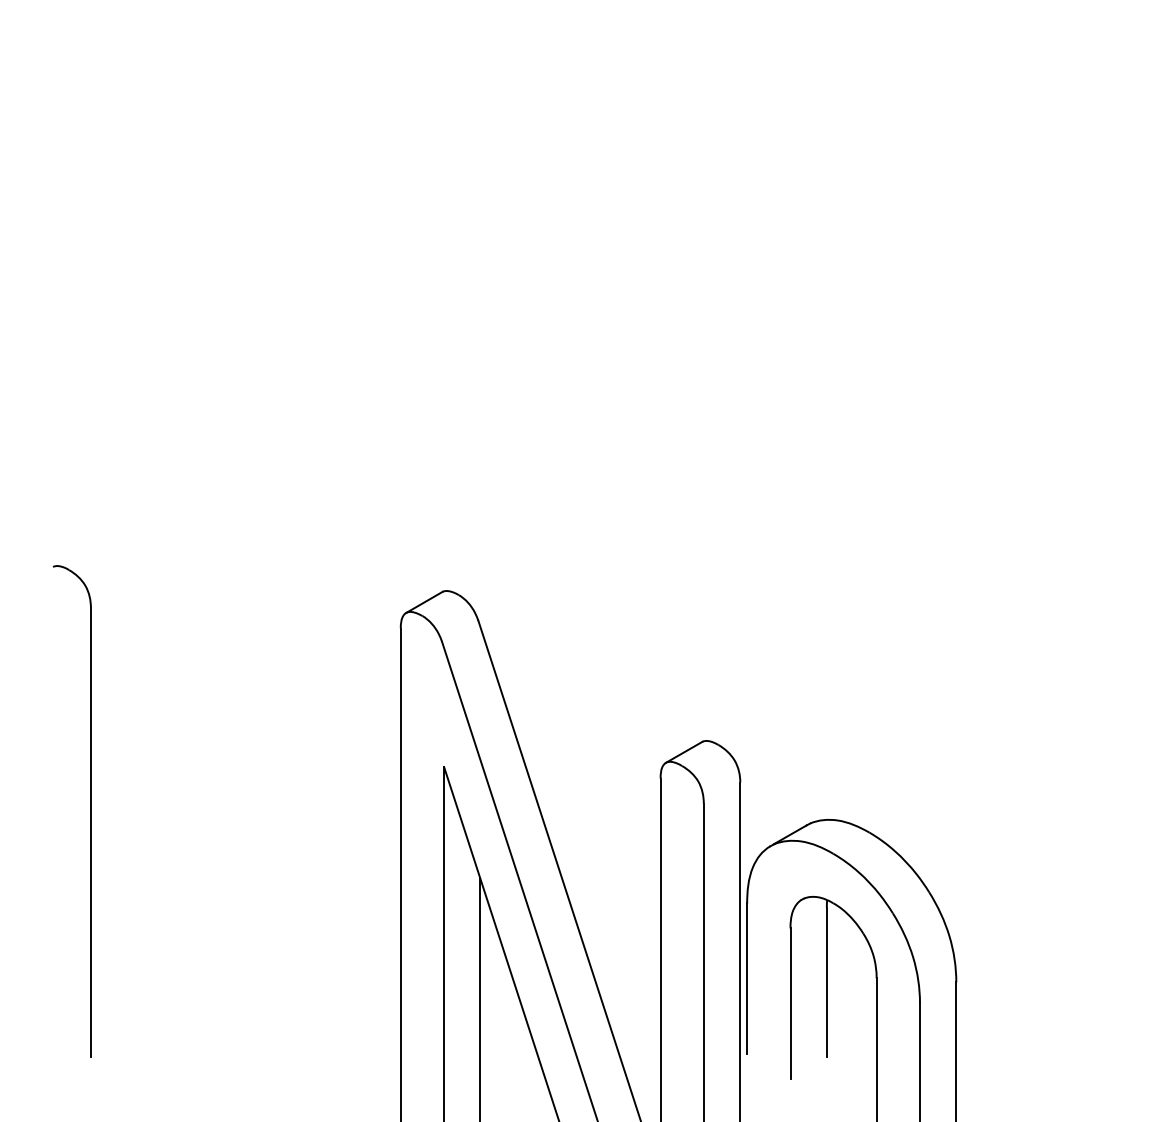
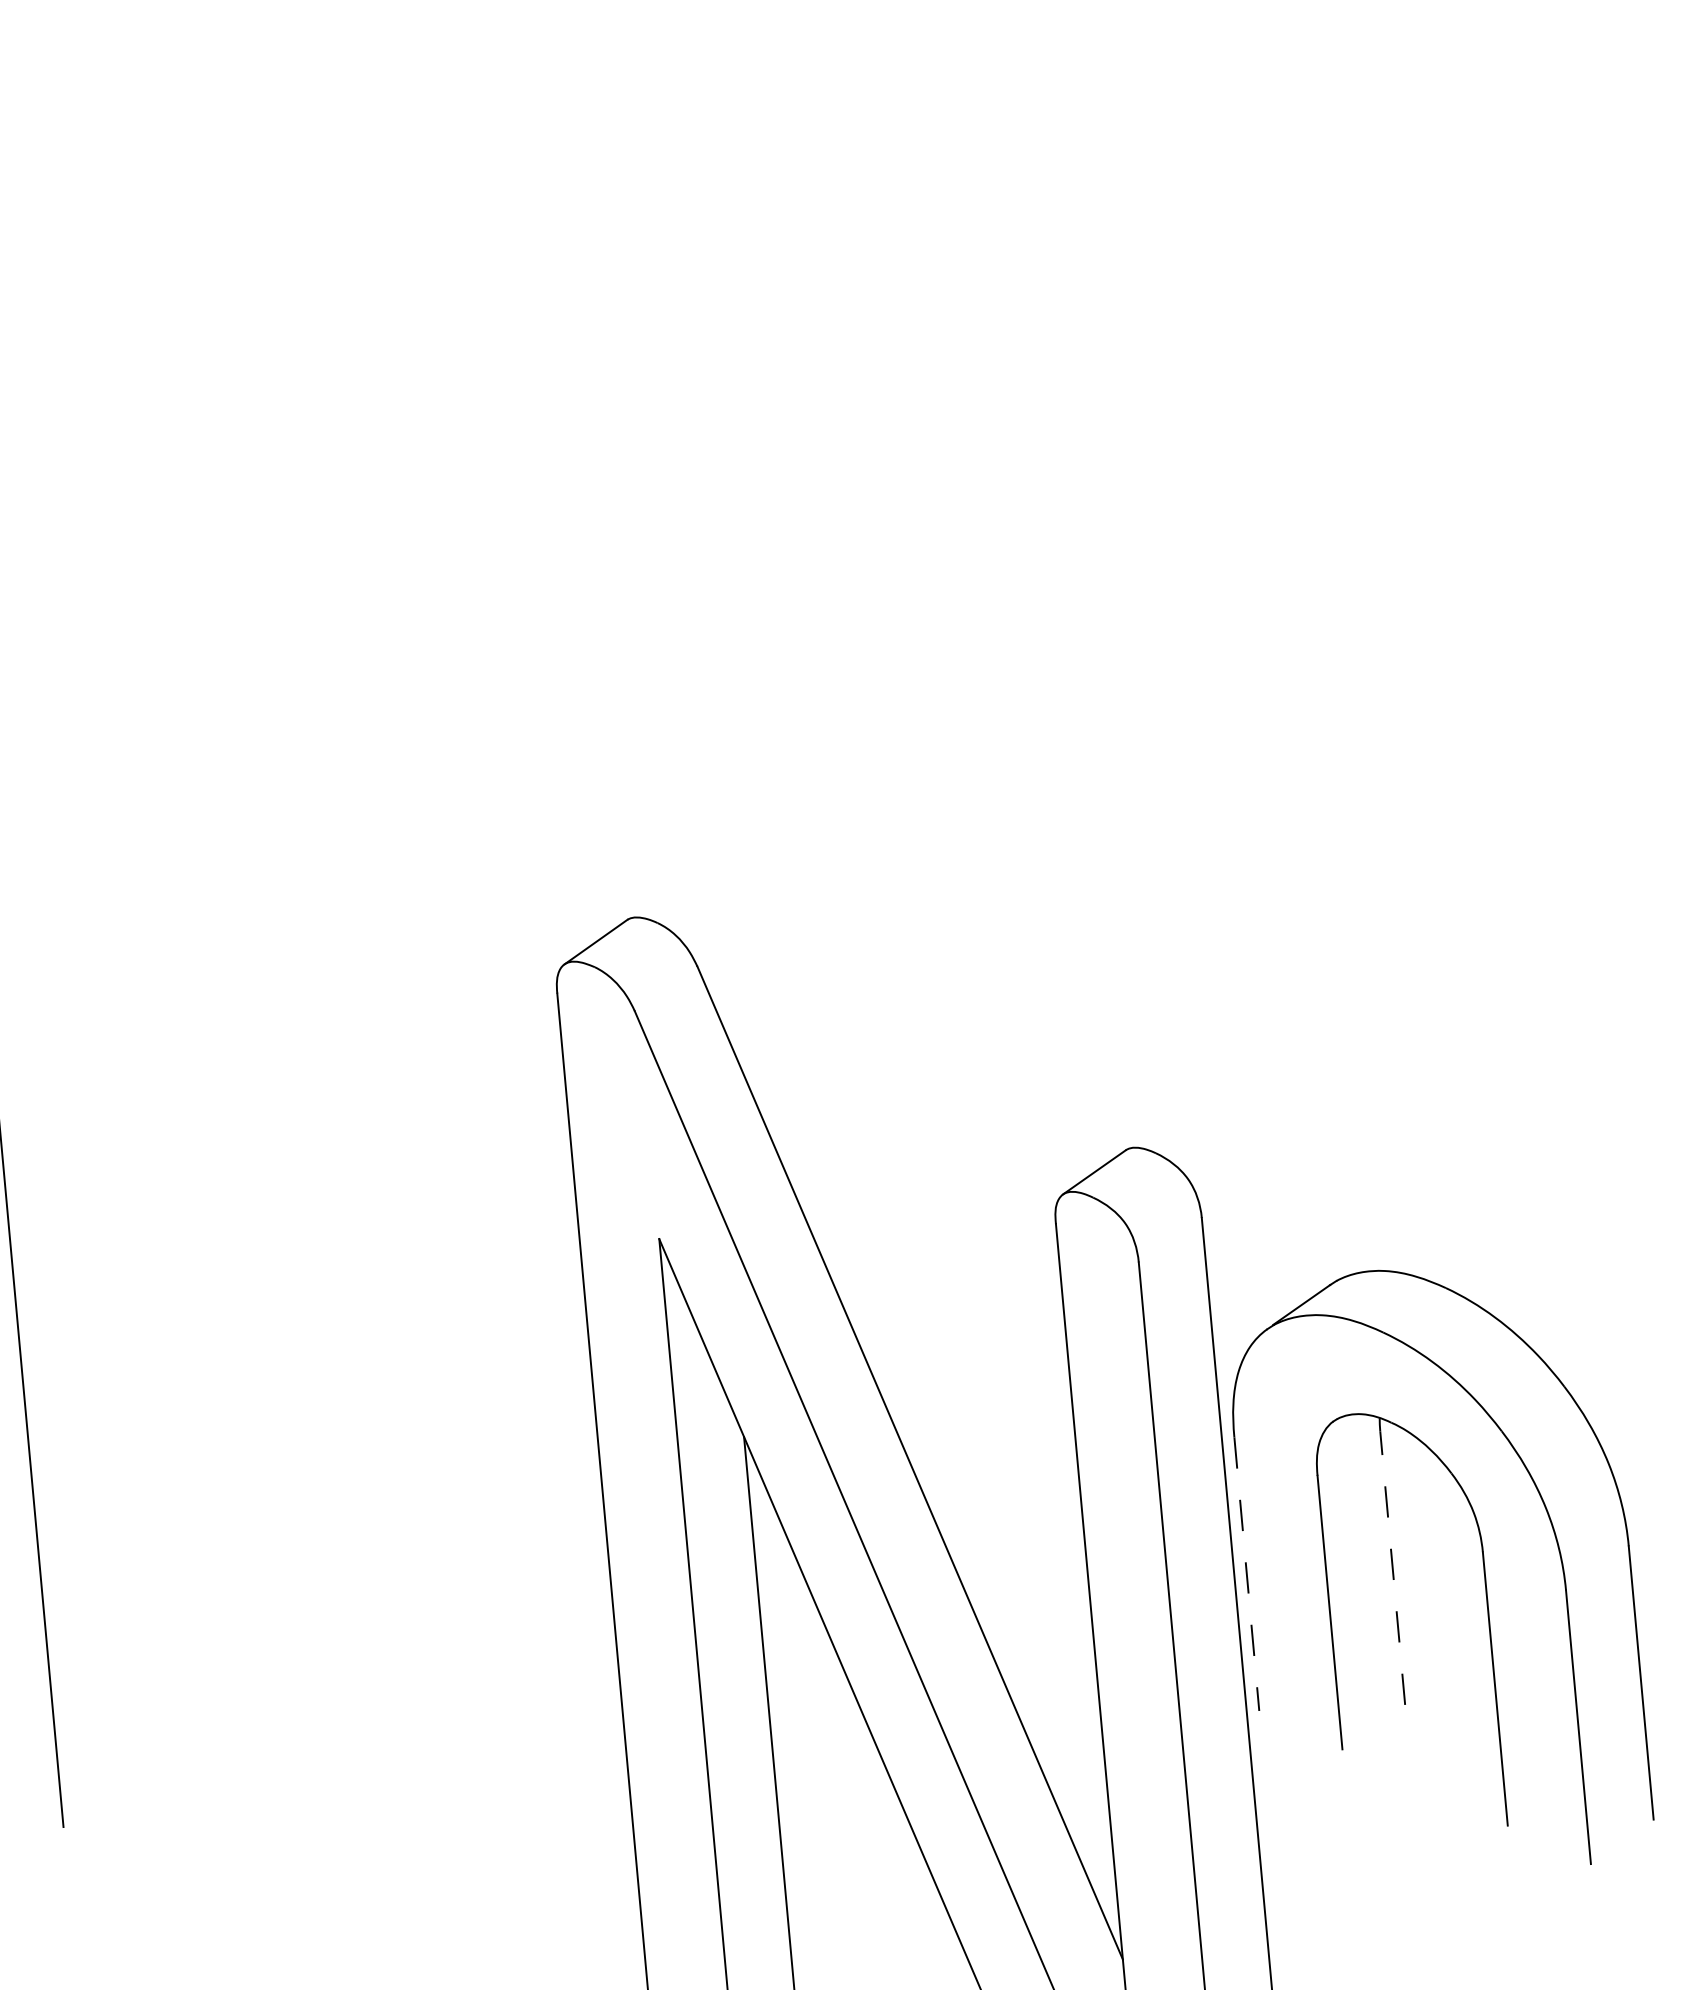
line: (747, 978) -> (1247, 1574), solid -> dashed
line: (826, 982) -> (1392, 1568), solid -> dashed

